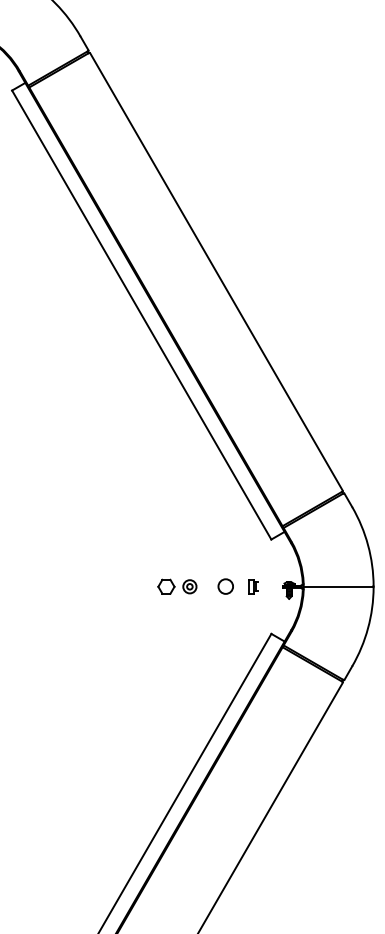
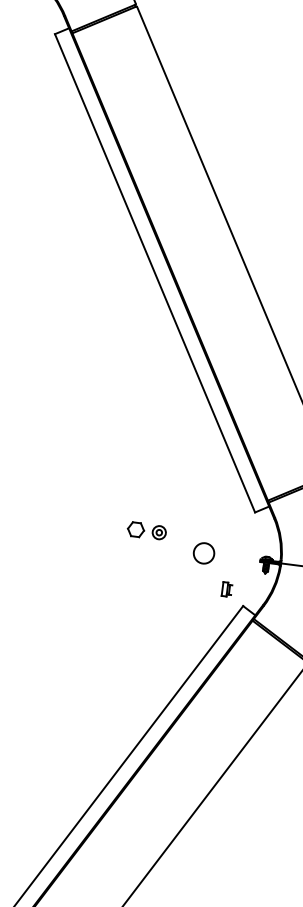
part: (177, 586) -> (147, 530), moved
circle: (225, 586) -> (203, 553), size x1.4
part: (253, 586) -> (227, 589), moved

